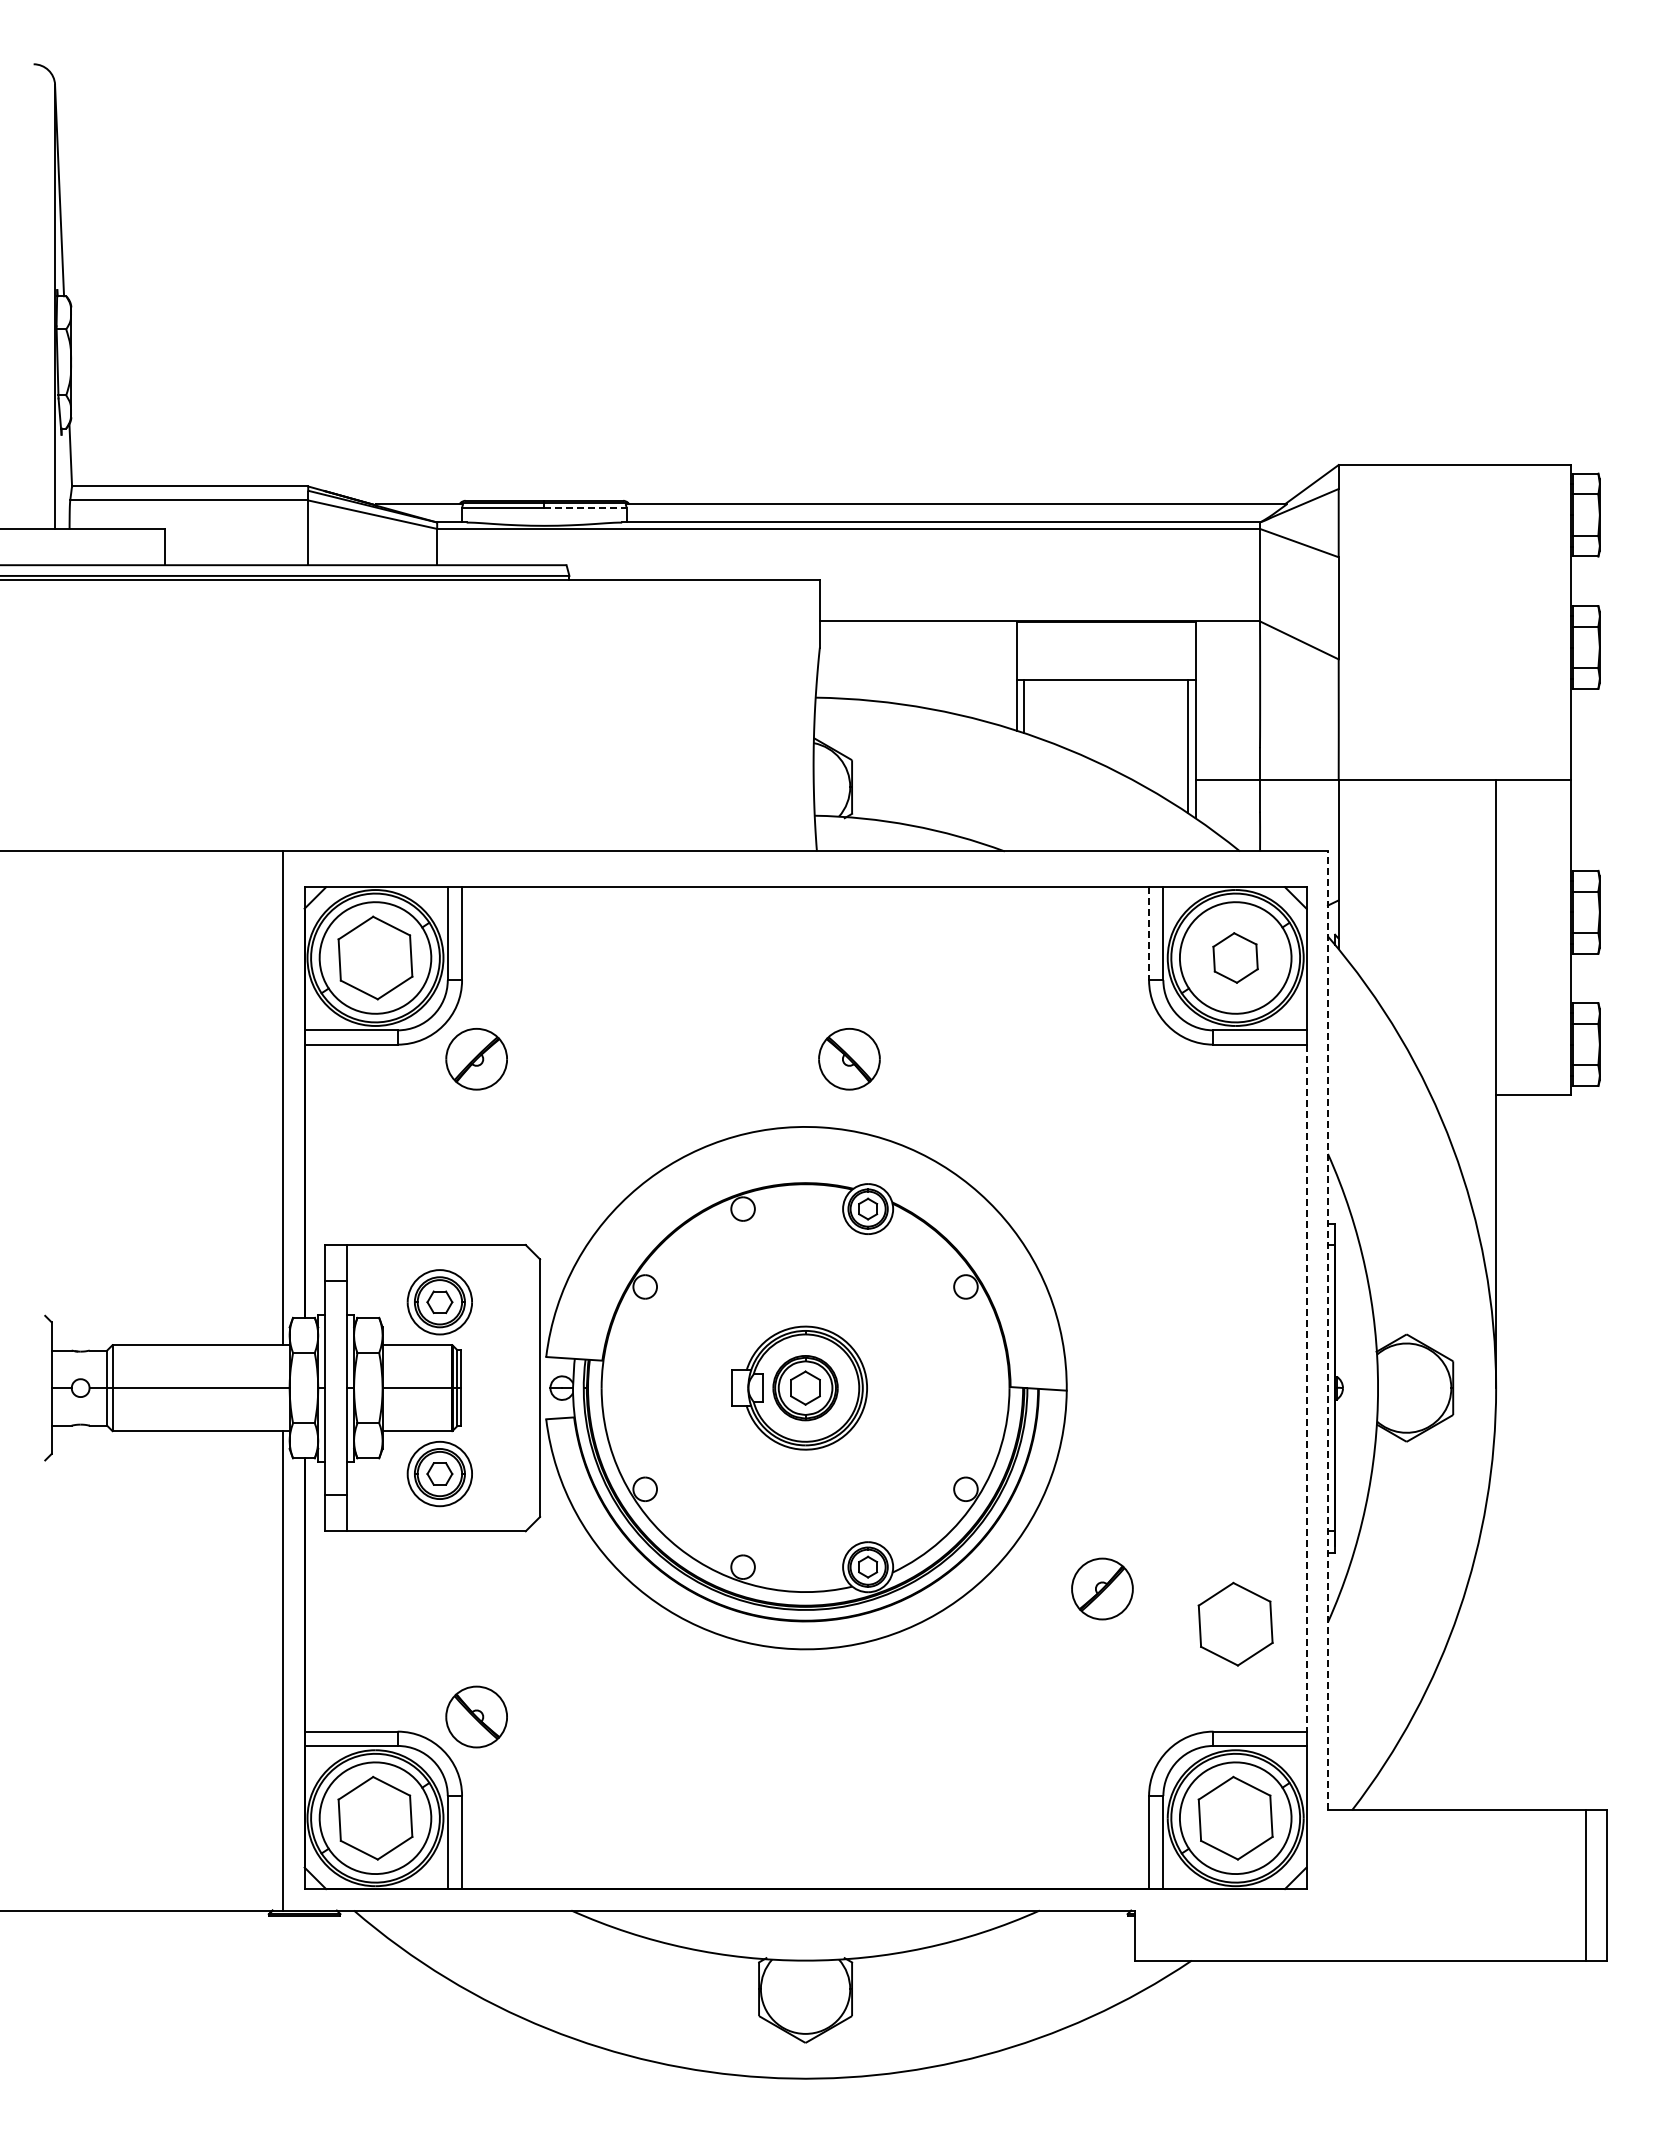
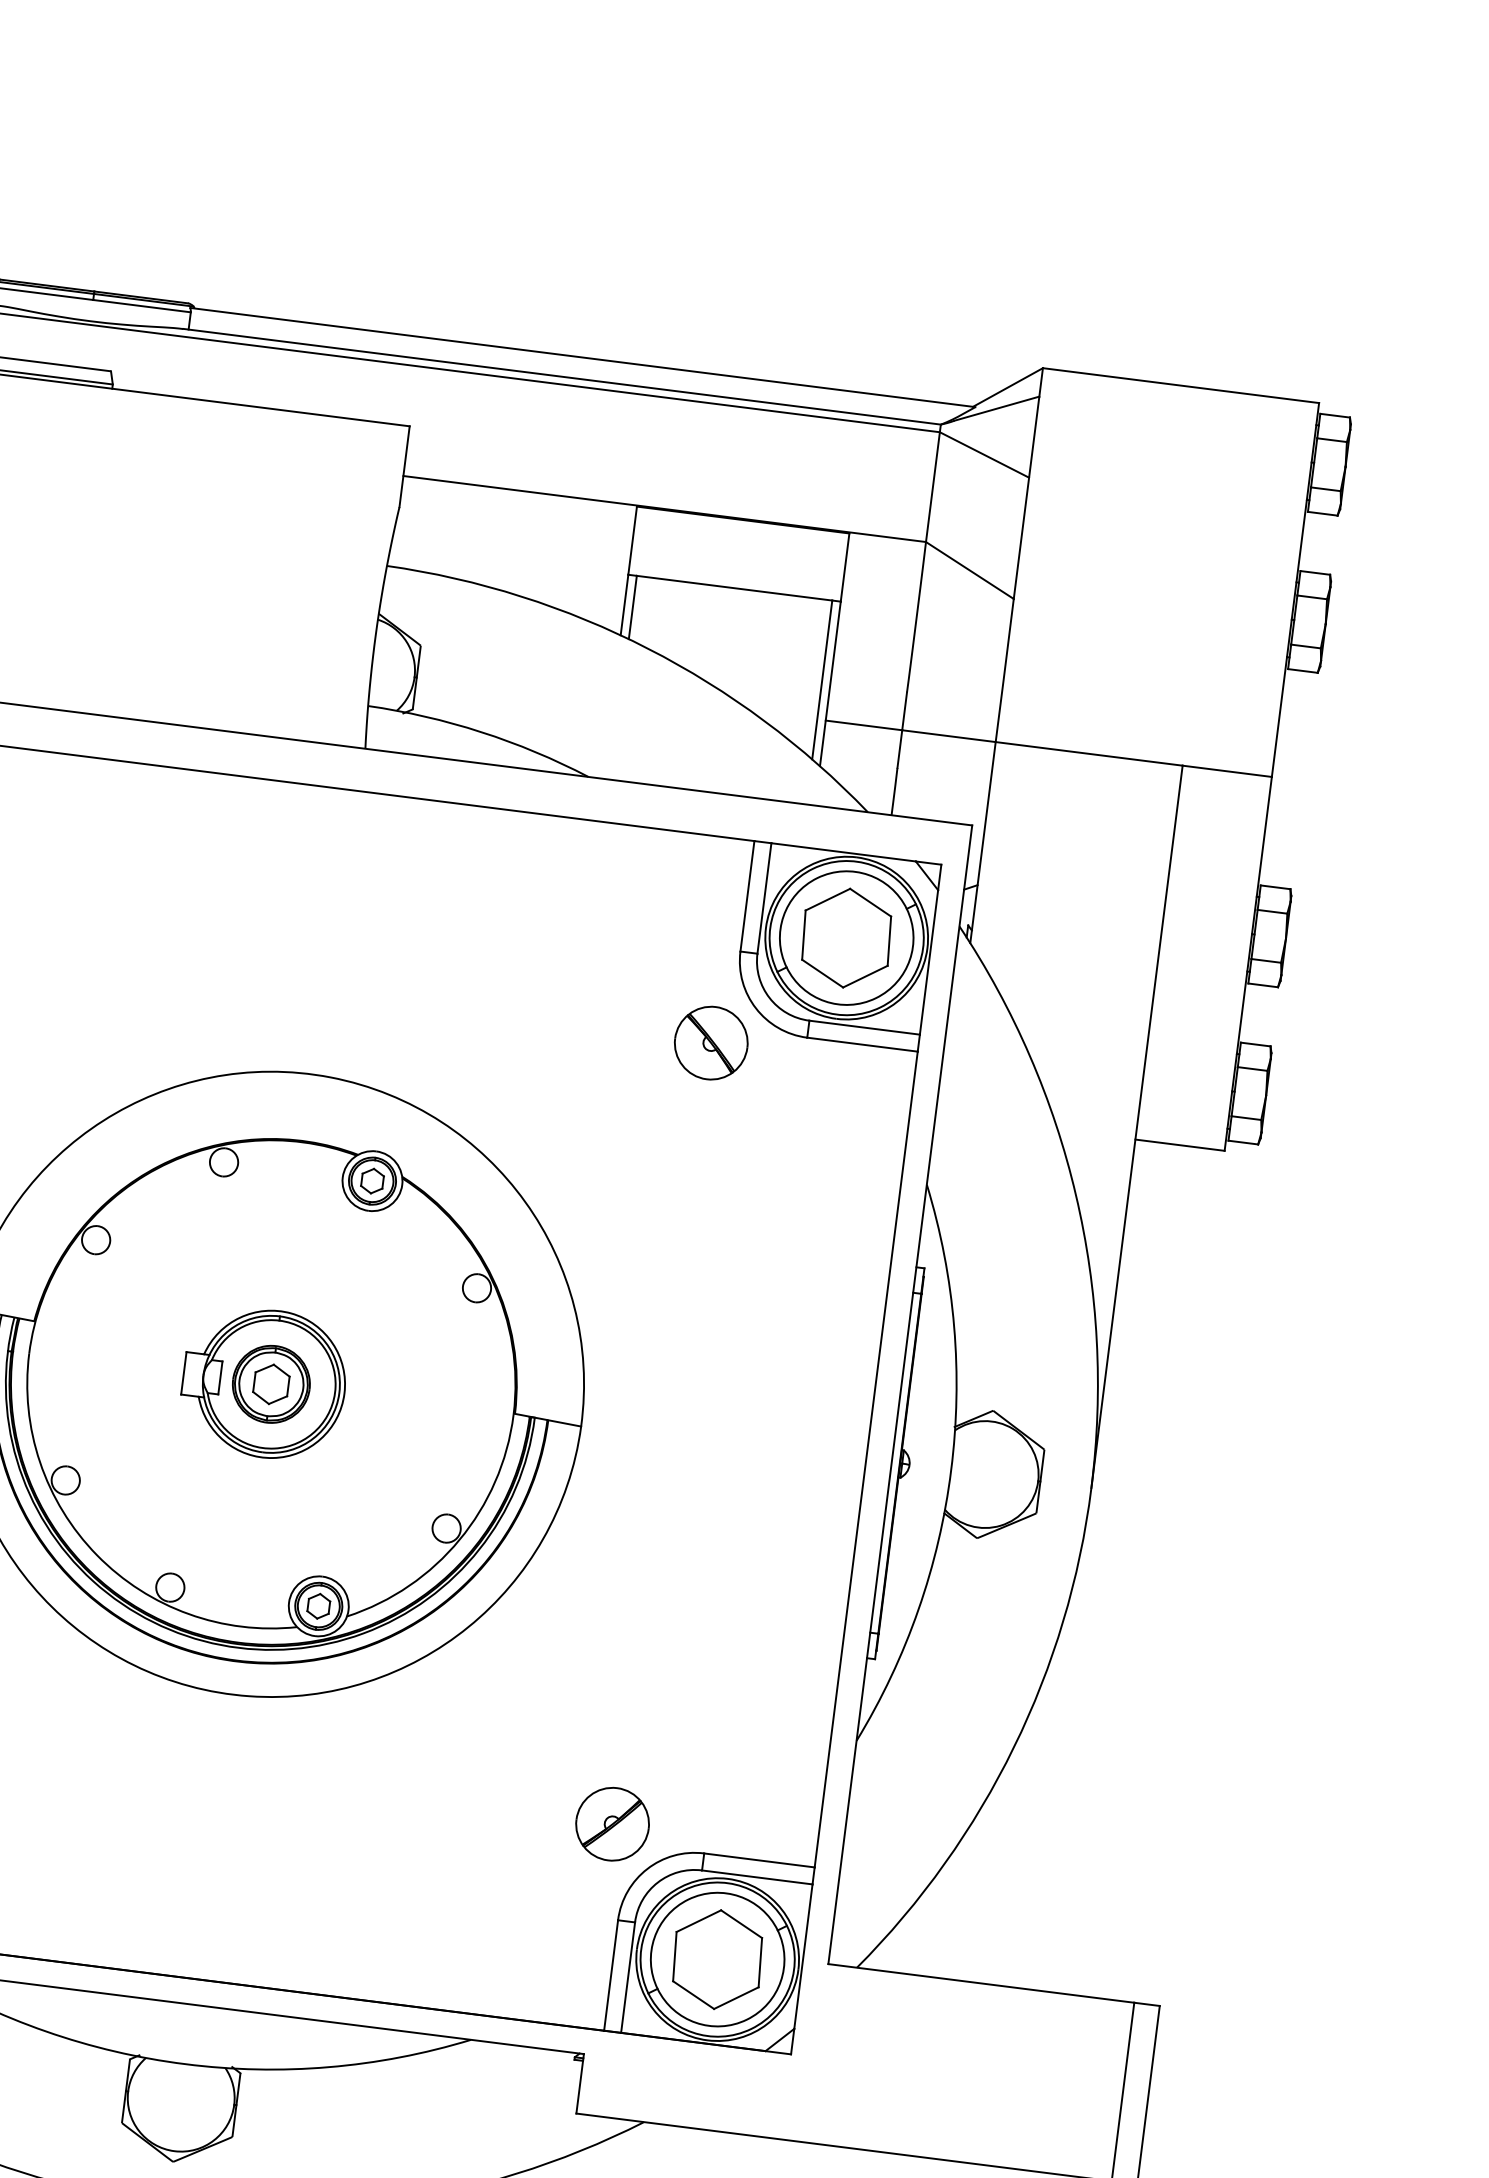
line: (585, 507) -> (142, 305), dashed -> solid
line: (1149, 933) -> (747, 896), dashed -> solid
part: (1235, 957) -> (846, 937), size x1.67
part: (849, 1059) -> (711, 1043), moved
line: (1327, 1330) -> (899, 1394), dashed -> solid
line: (1306, 1388) -> (866, 1459), dashed -> solid
part: (1102, 1588) -> (612, 1823), moved
part: (1235, 1623) -> (746, 1728), removed

